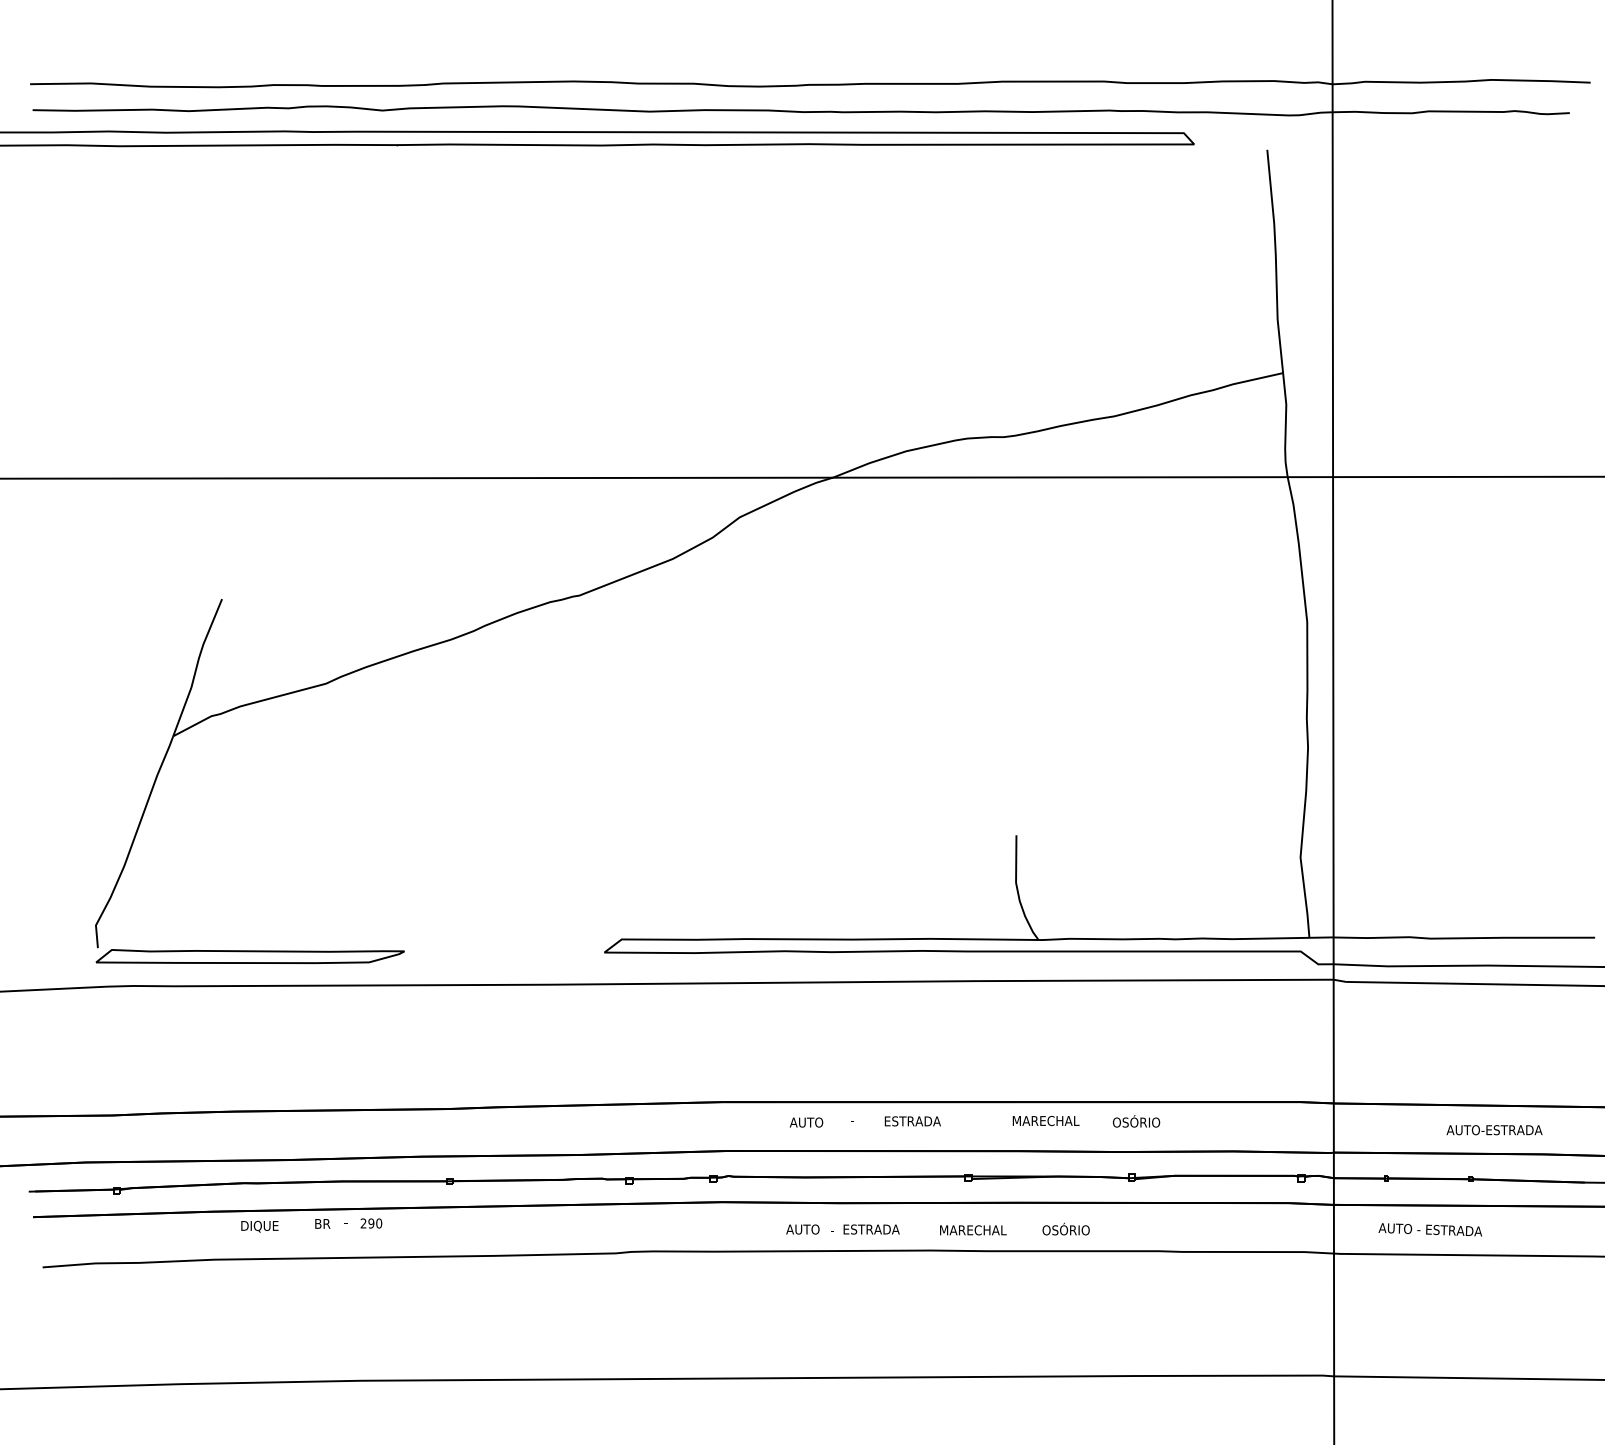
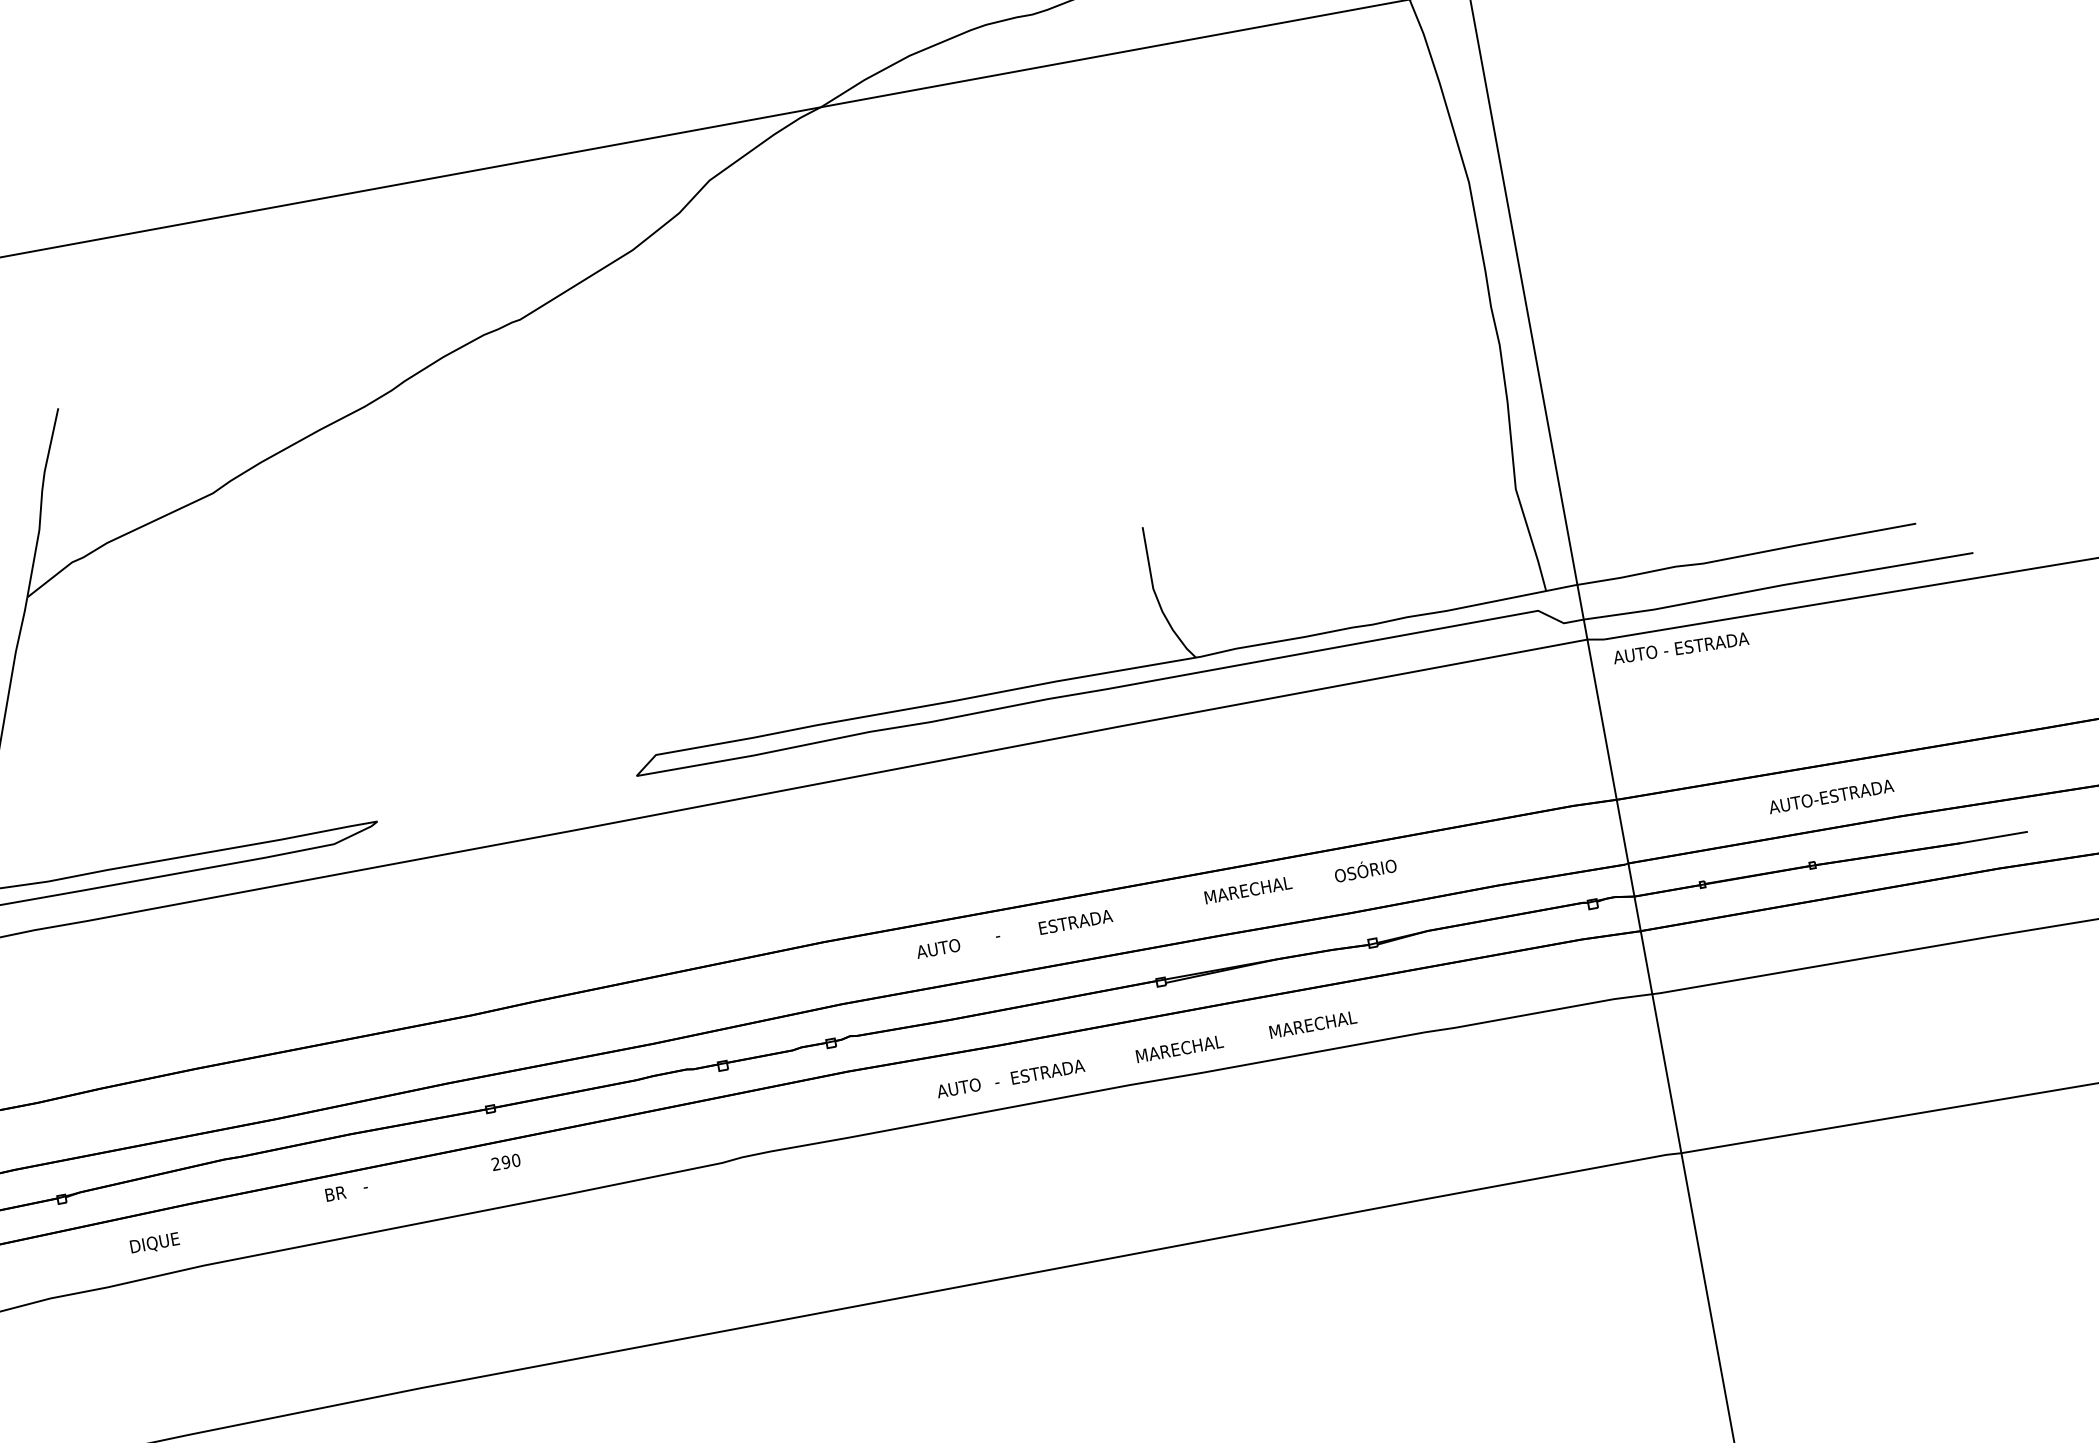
text: (371, 1223) -> (506, 1162), moved
text: (259, 1226) -> (154, 1243), moved
text: (1075, 1228) -> (1311, 1022), OSÓRIO -> MARECHAL
text: (1430, 1229) -> (1681, 647), moved

